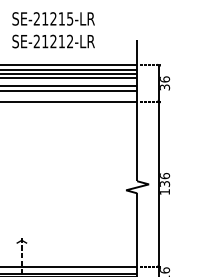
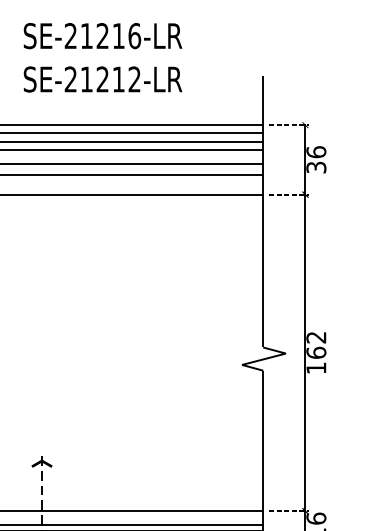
text: (70, 18) -> (135, 35), SE-21215-LR -> SE-21216-LR
text: (165, 179) -> (317, 344), 136 -> 162

